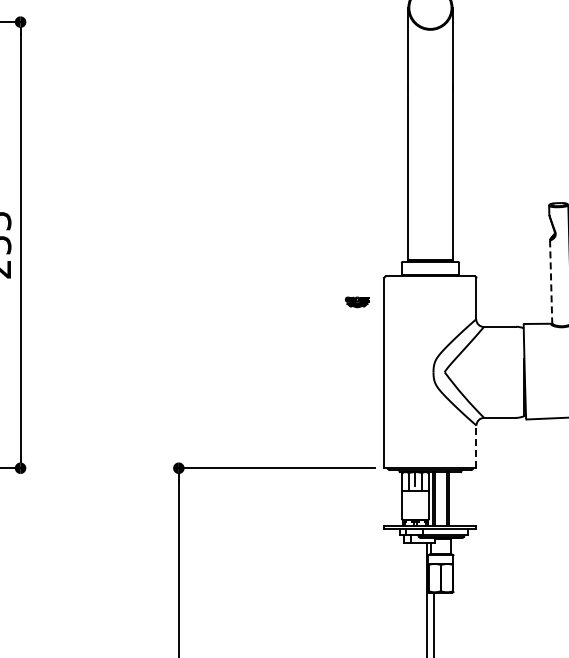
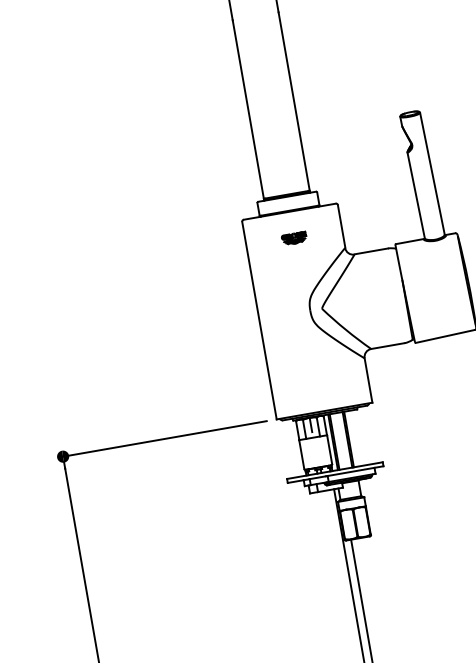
line: (551, 281) -> (416, 195), dashed -> solid
part: (356, 302) -> (293, 239), moved
line: (476, 446) -> (368, 380), dashed -> solid

